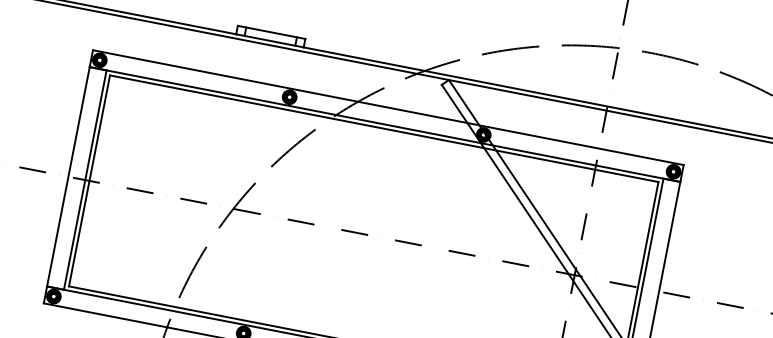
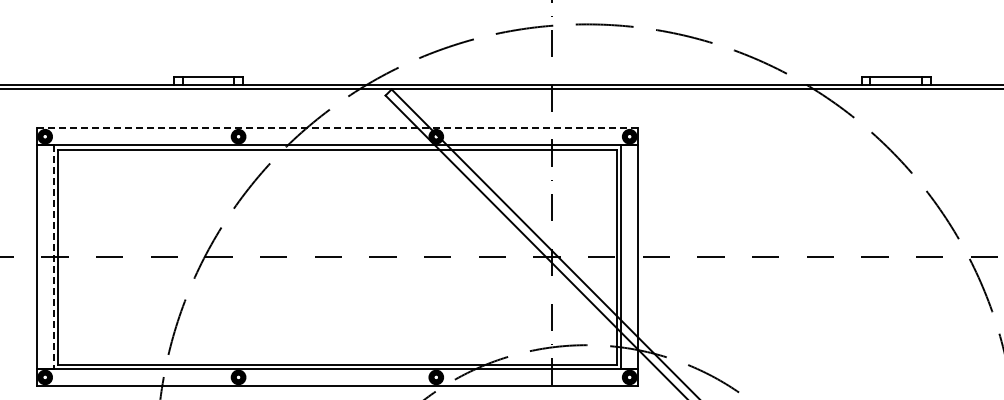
line: (388, 107) -> (337, 128), solid -> dashed
line: (84, 180) -> (53, 257), solid -> dashed

